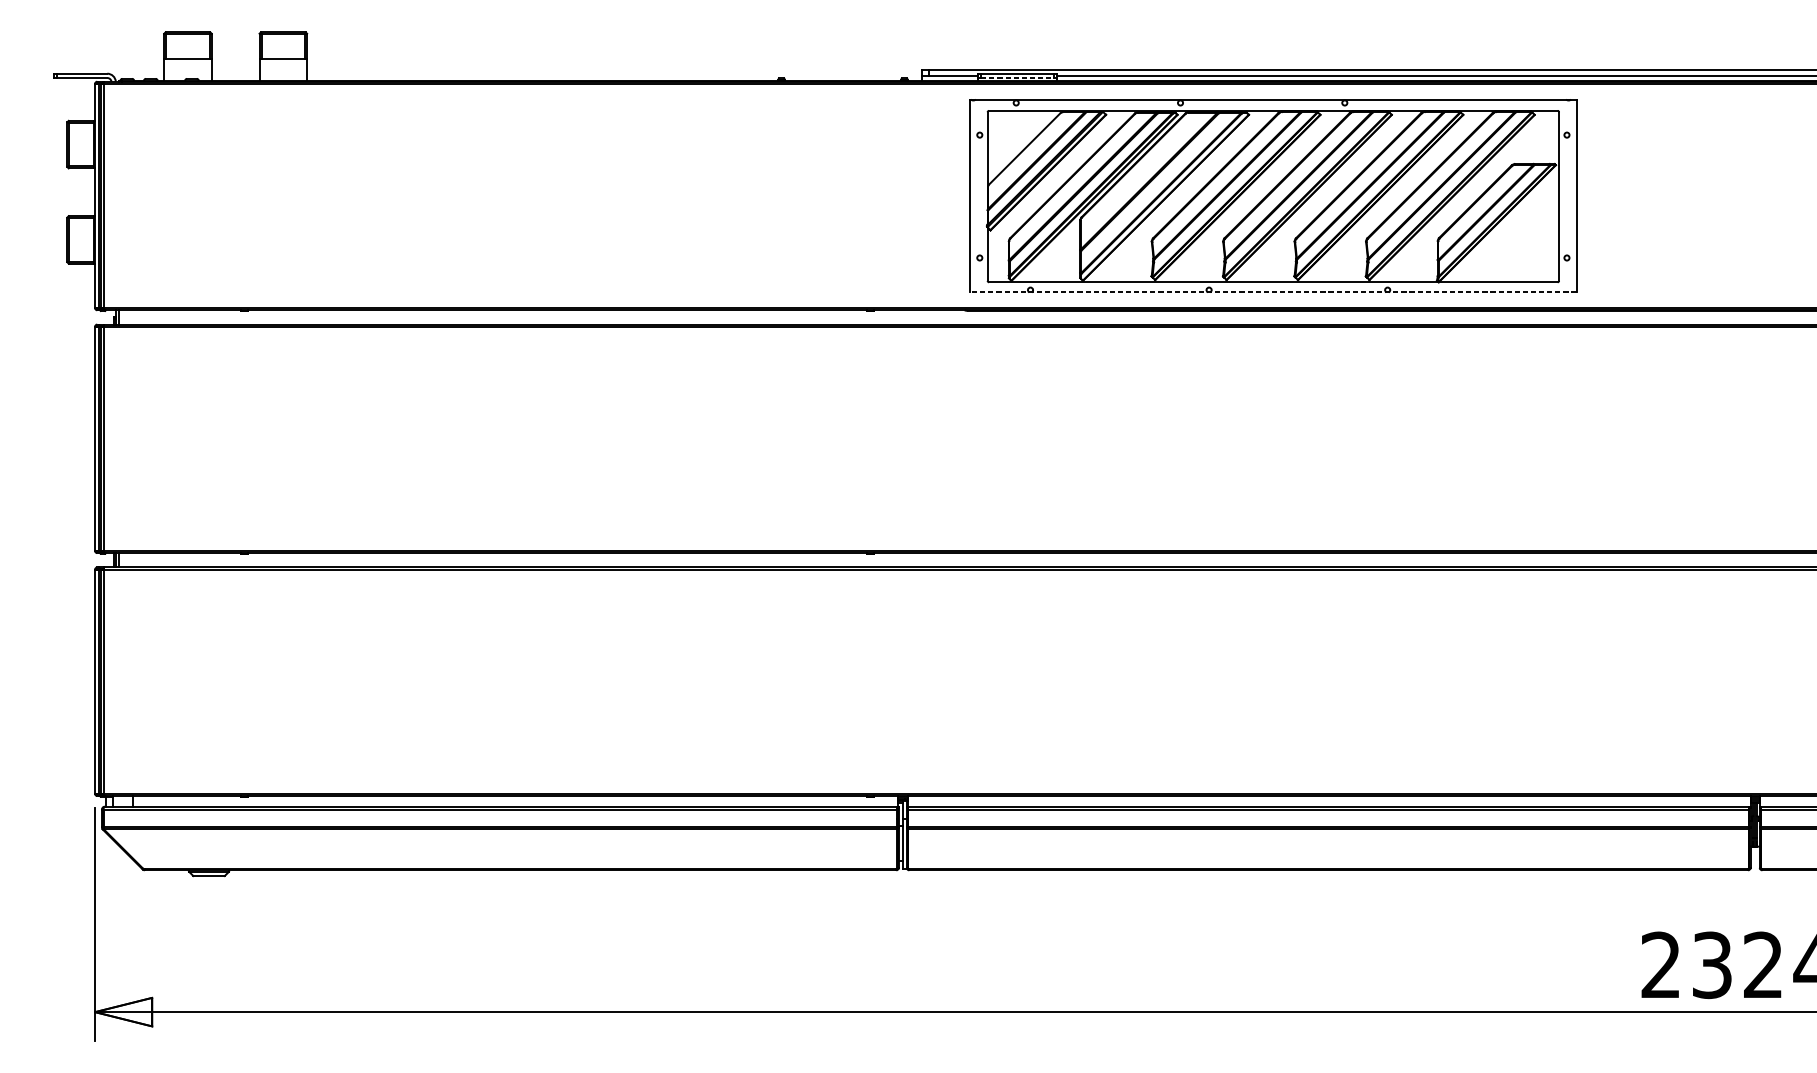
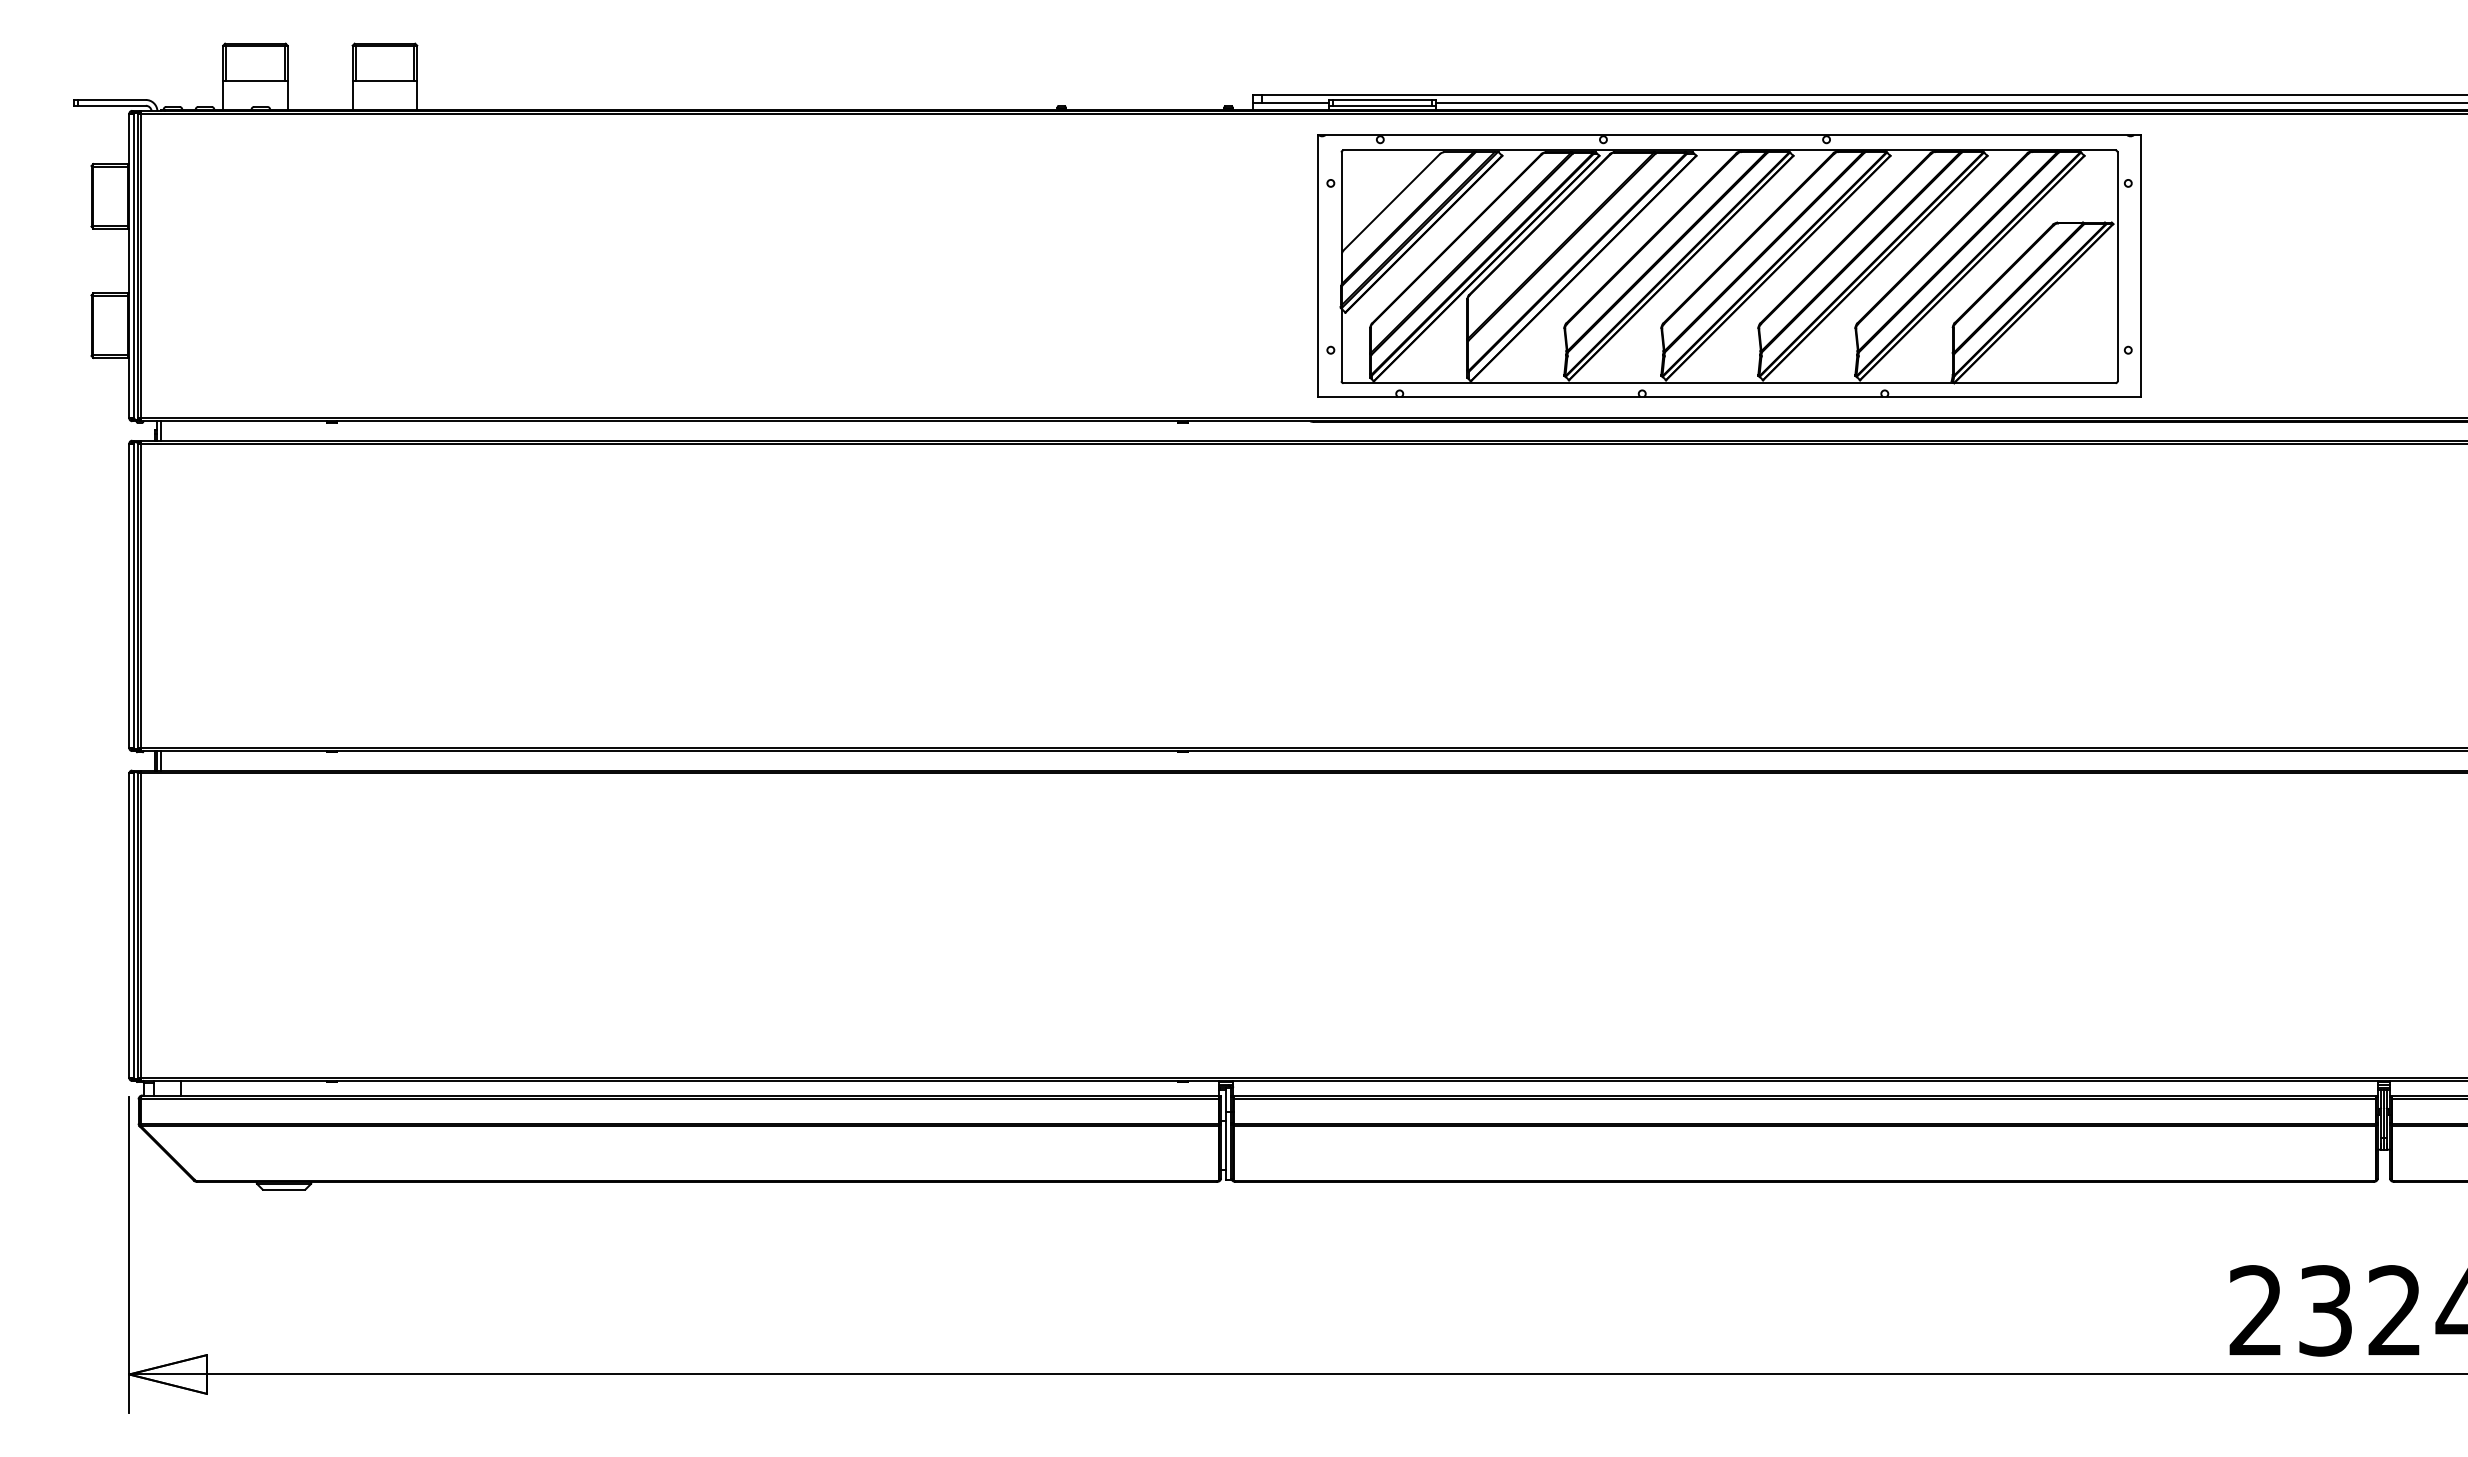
line: (1017, 77) -> (1382, 105), dashed -> solid
line: (1273, 292) -> (1729, 397), dashed -> solid

